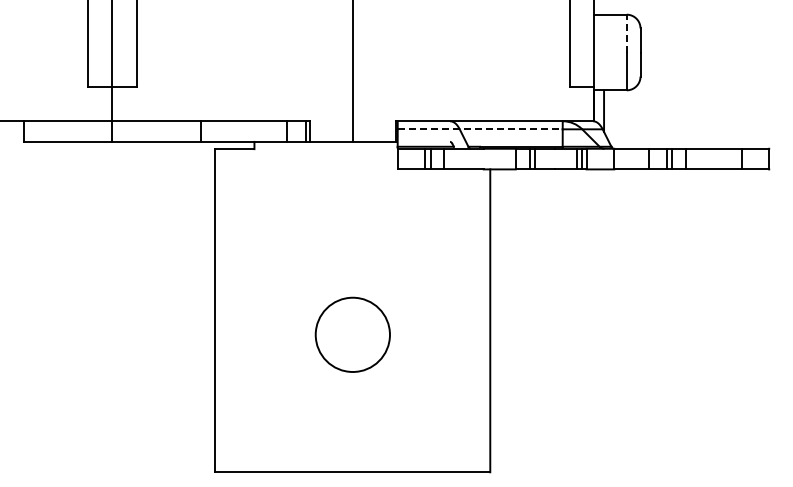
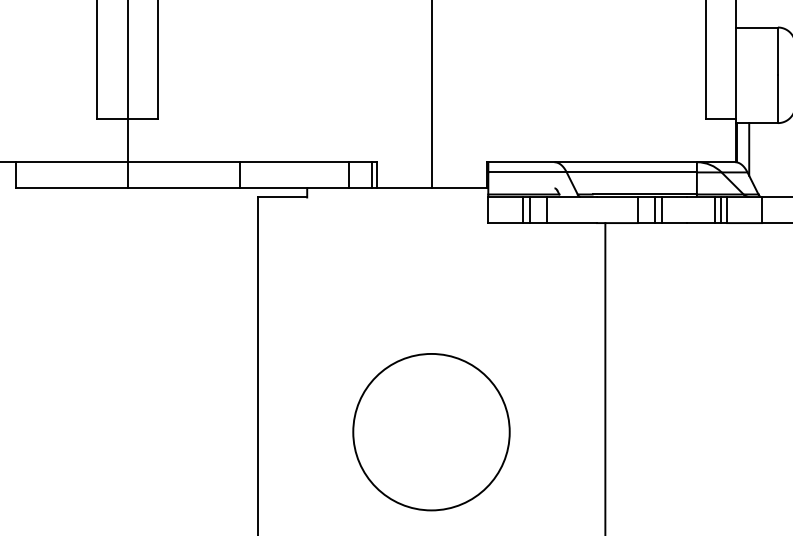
line: (626, 33) -> (777, 51), dashed -> solid
line: (480, 129) -> (592, 172), dashed -> solid
circle: (352, 334) -> (431, 431), size x1.67

